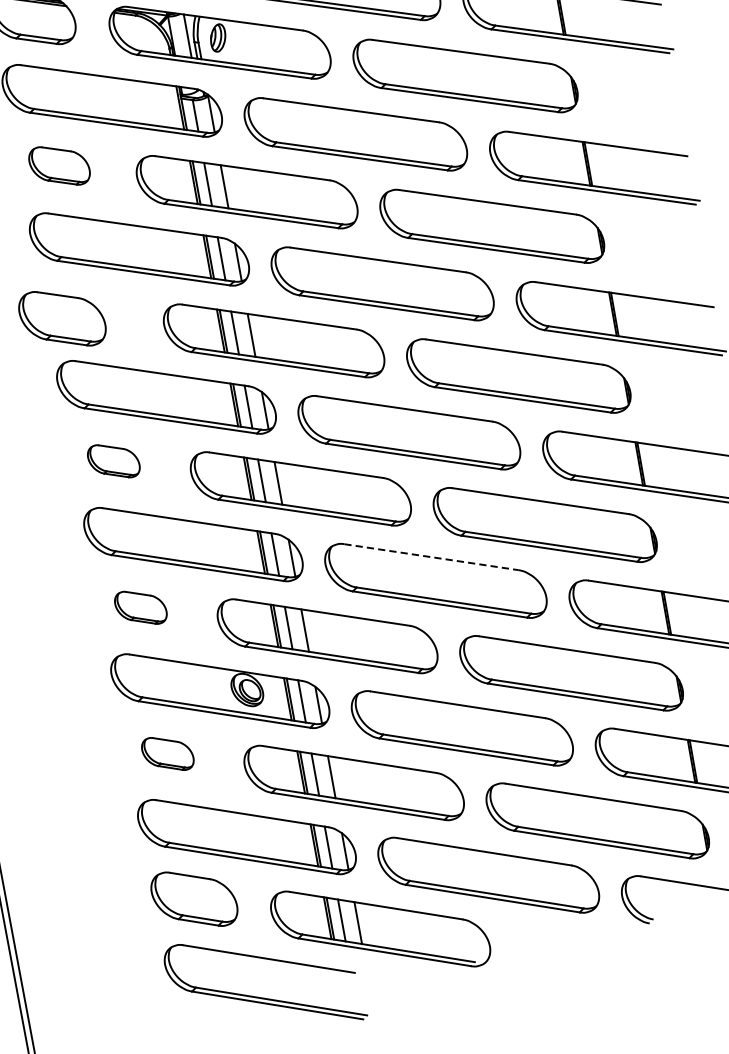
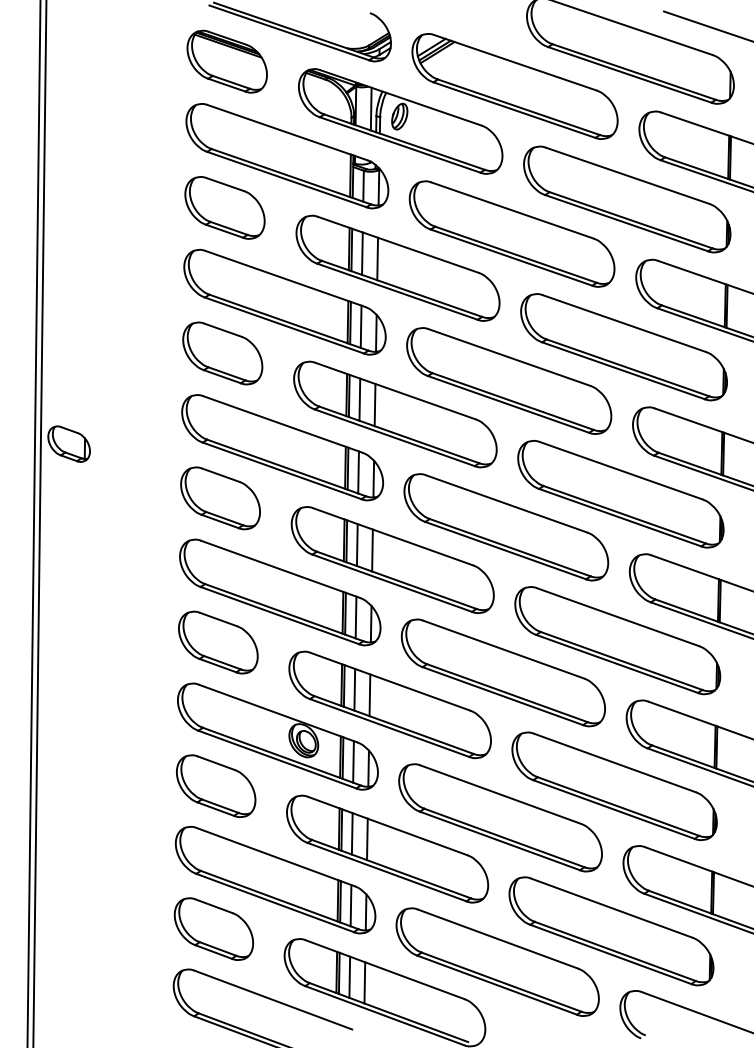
part: (58, 165) -> (224, 207), size x1.43
part: (62, 318) -> (222, 353), moved
part: (113, 461) -> (220, 498), size x1.67
line: (432, 556) -> (504, 649), dashed -> solid
part: (140, 607) -> (218, 642), size x1.67
part: (168, 754) -> (216, 786), size x1.67

